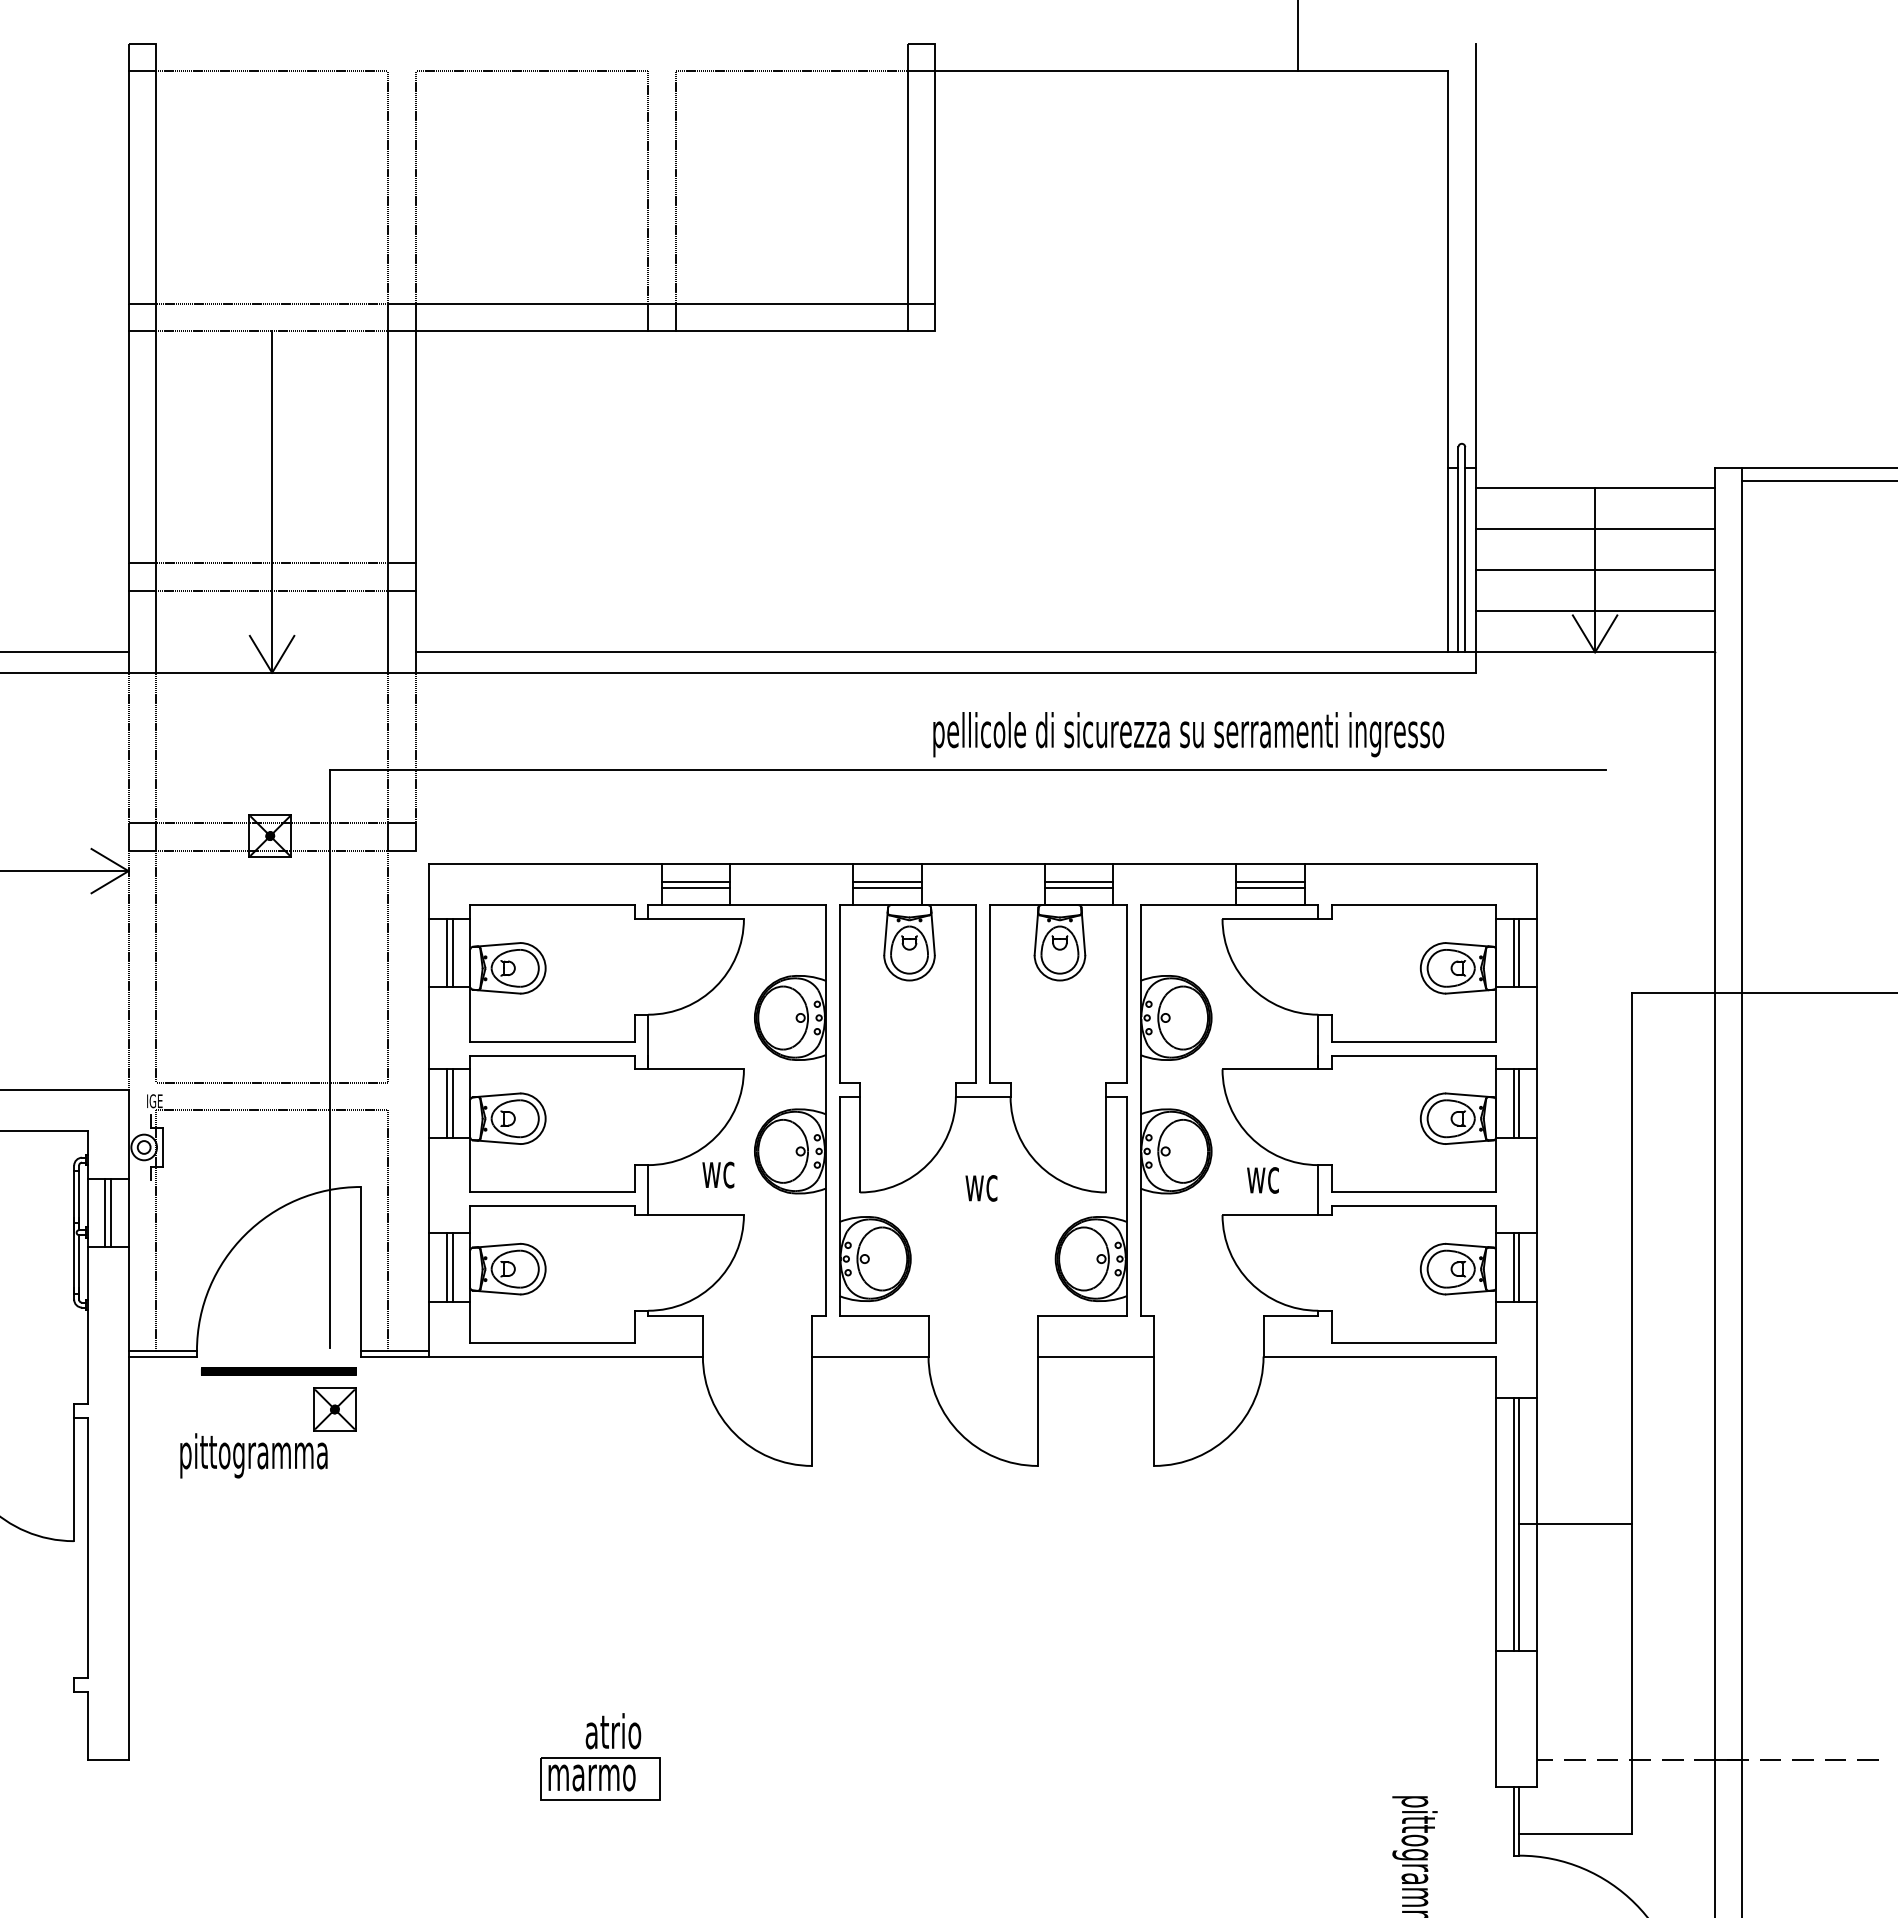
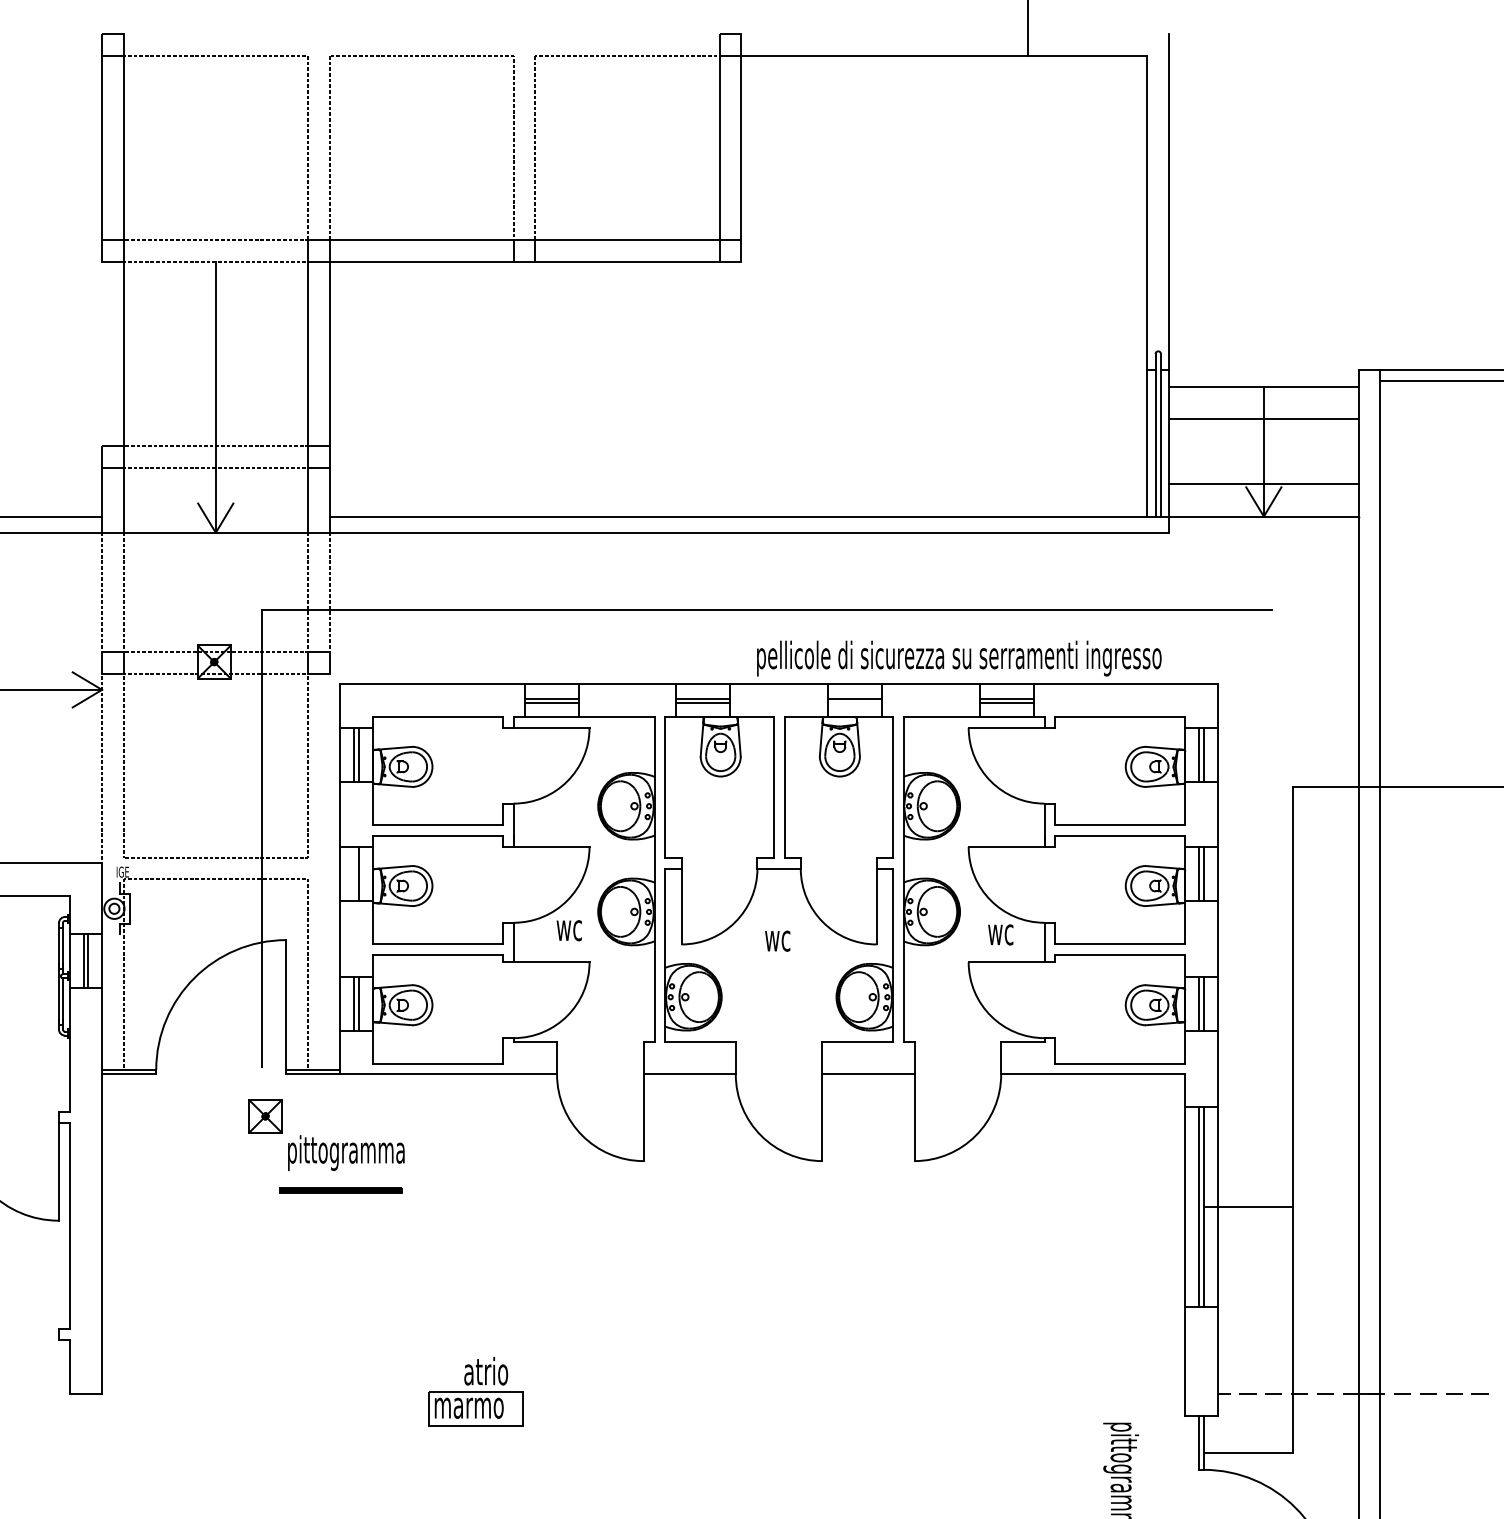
line: (128, 446) -> (101, 353), removed
line: (1594, 570) -> (1263, 451), removed
text: (1188, 734) -> (959, 658), moved
line: (1078, 887) -> (854, 702), removed
line: (447, 1103) -> (354, 873), removed
part: (278, 1371) -> (340, 1190), moved
text: (253, 1455) -> (345, 1152), moved

